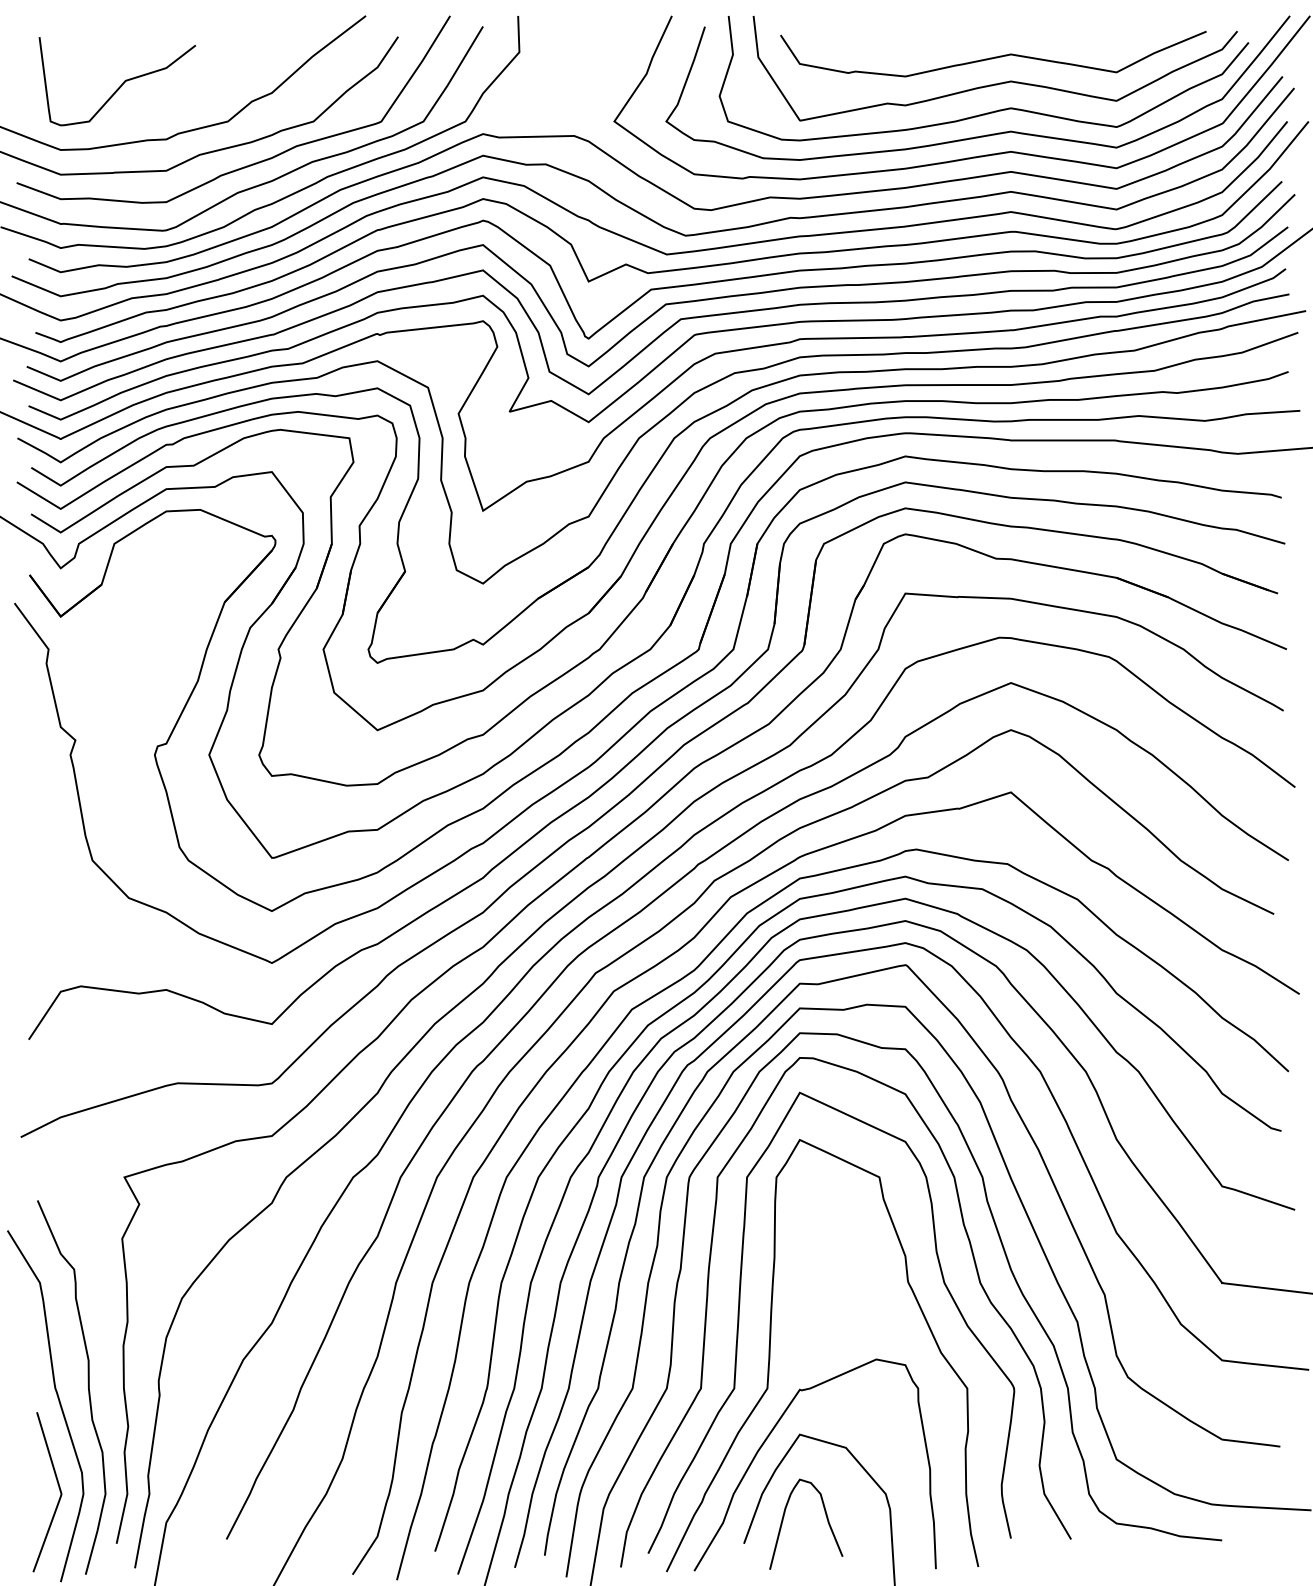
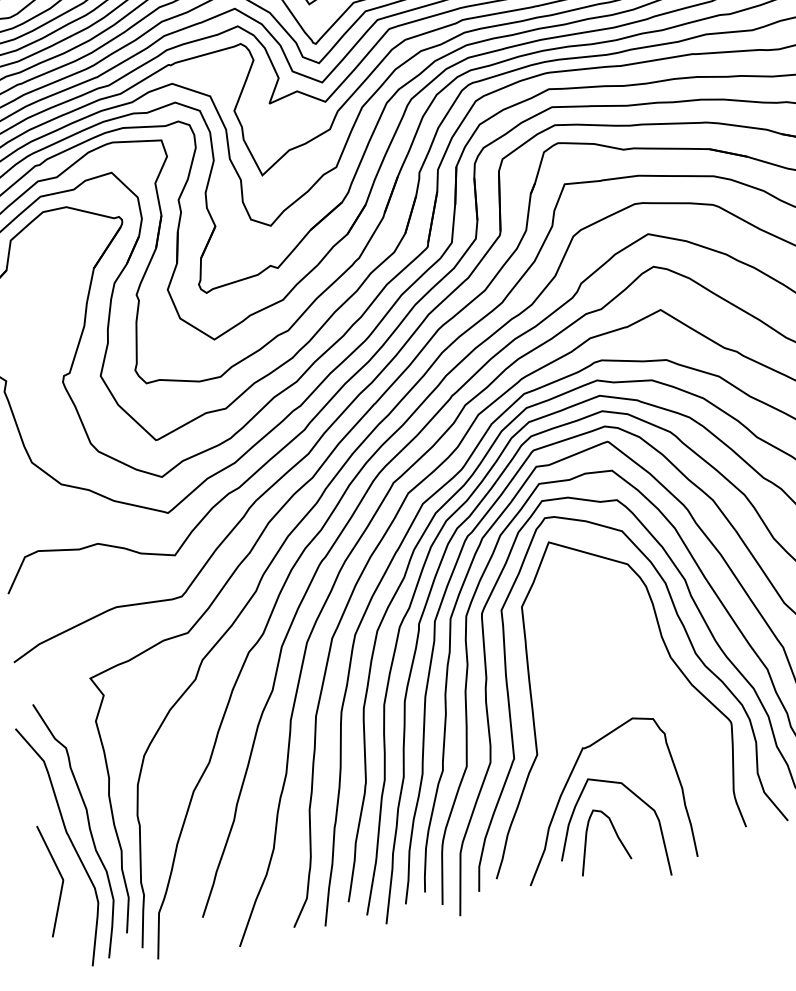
curve: (770, 1355) -> (558, 727), removed
curve: (59, 1491) -> (61, 878), moved

